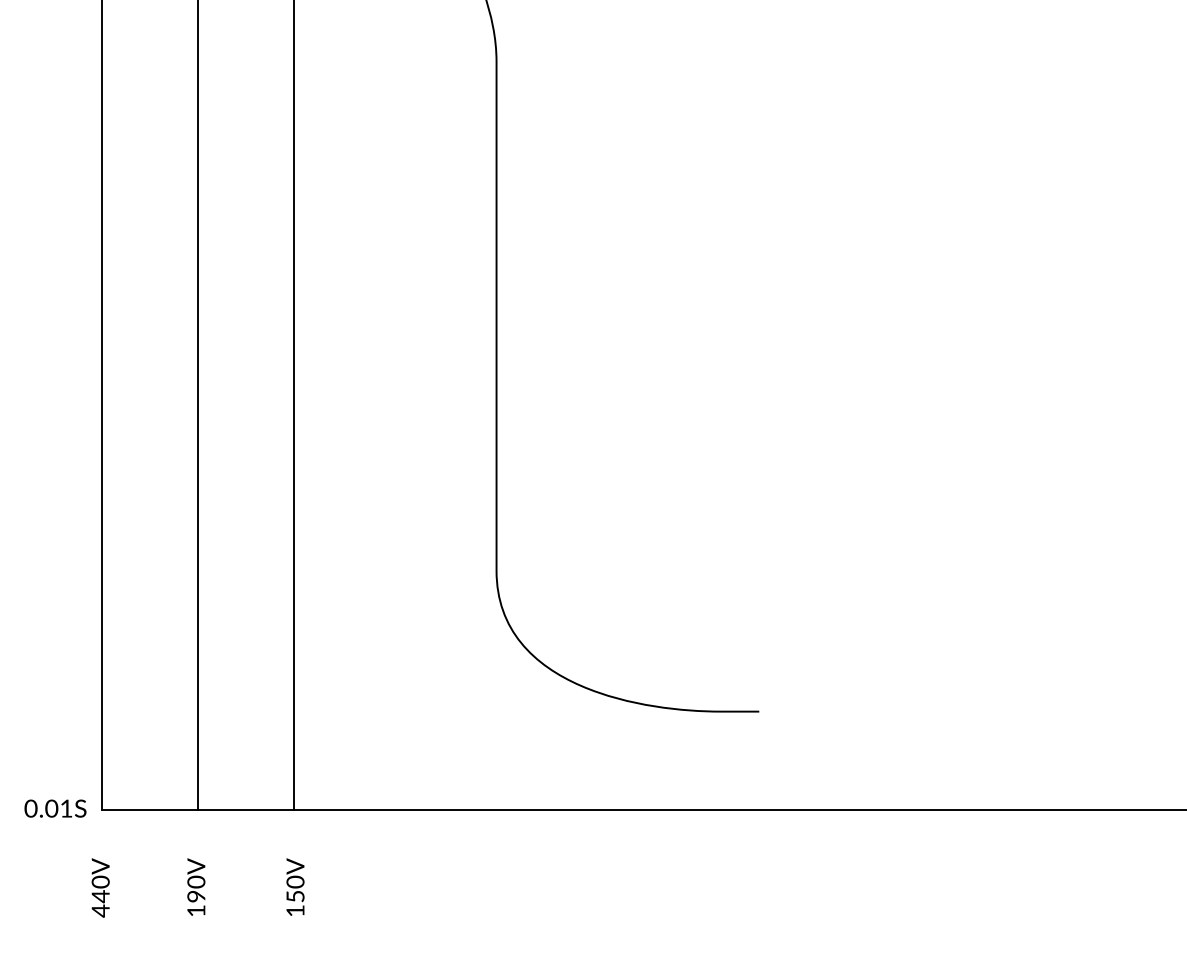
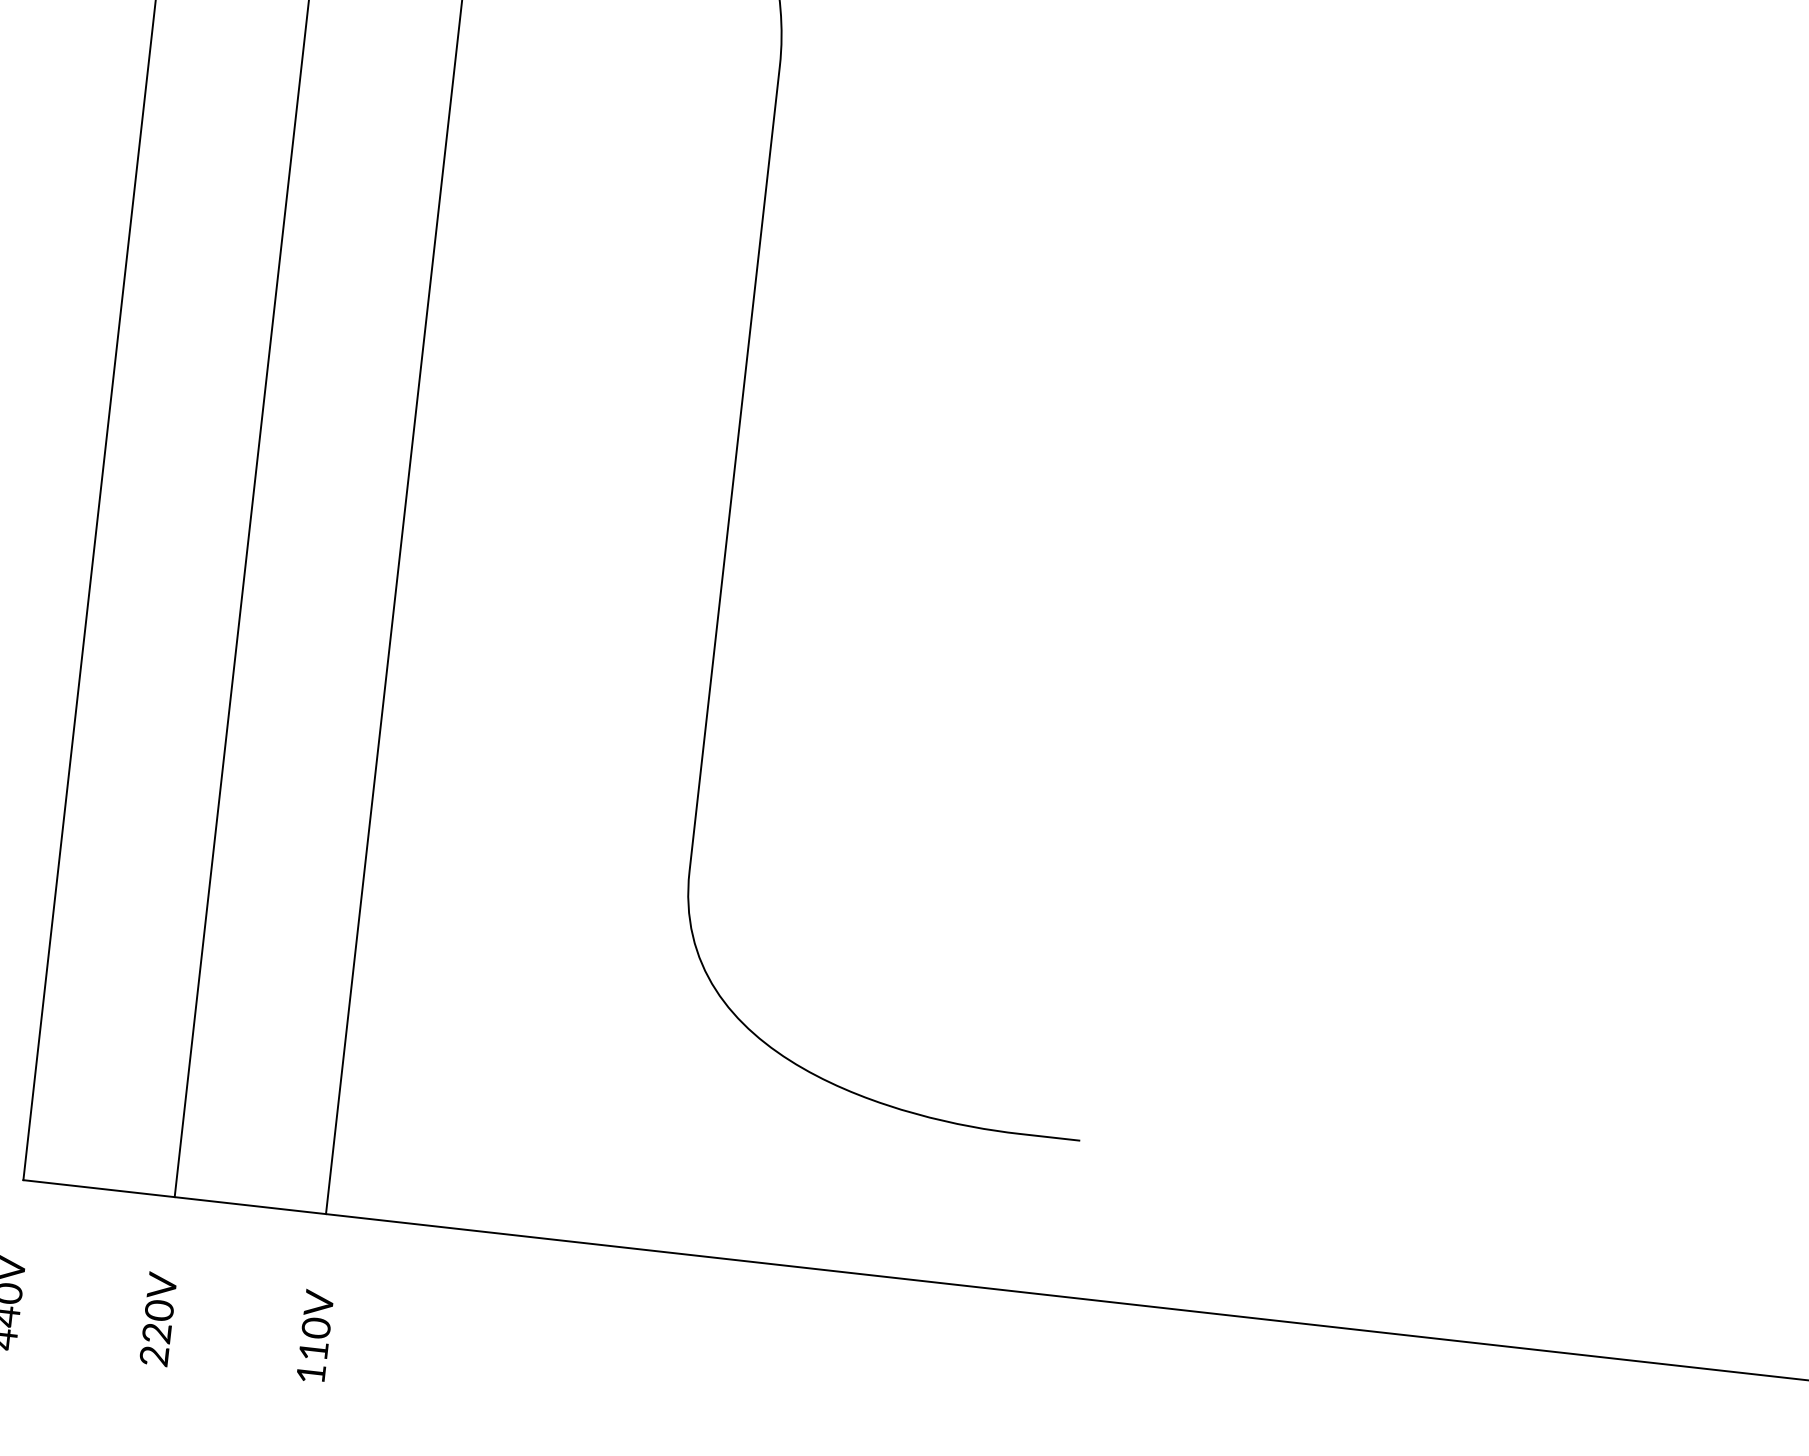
text: (295, 896) -> (313, 1350), 150V -> 110V
text: (196, 903) -> (155, 1344), 190V -> 220V

